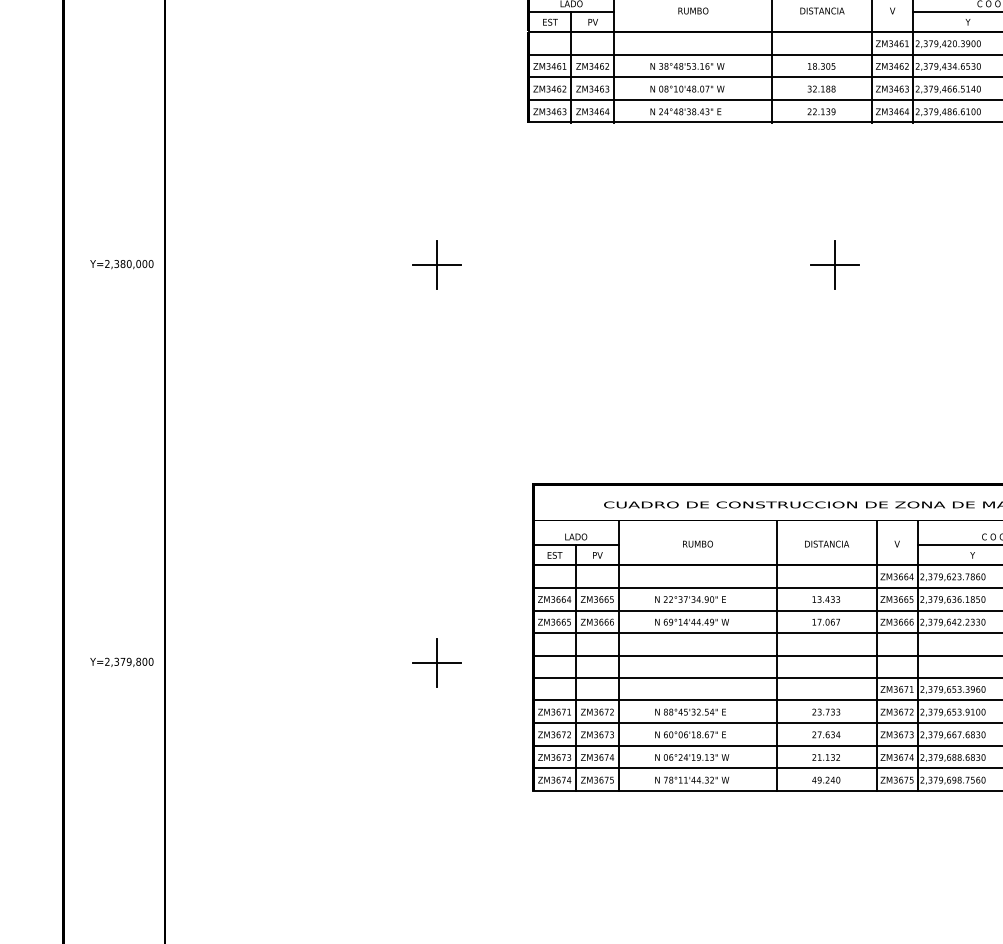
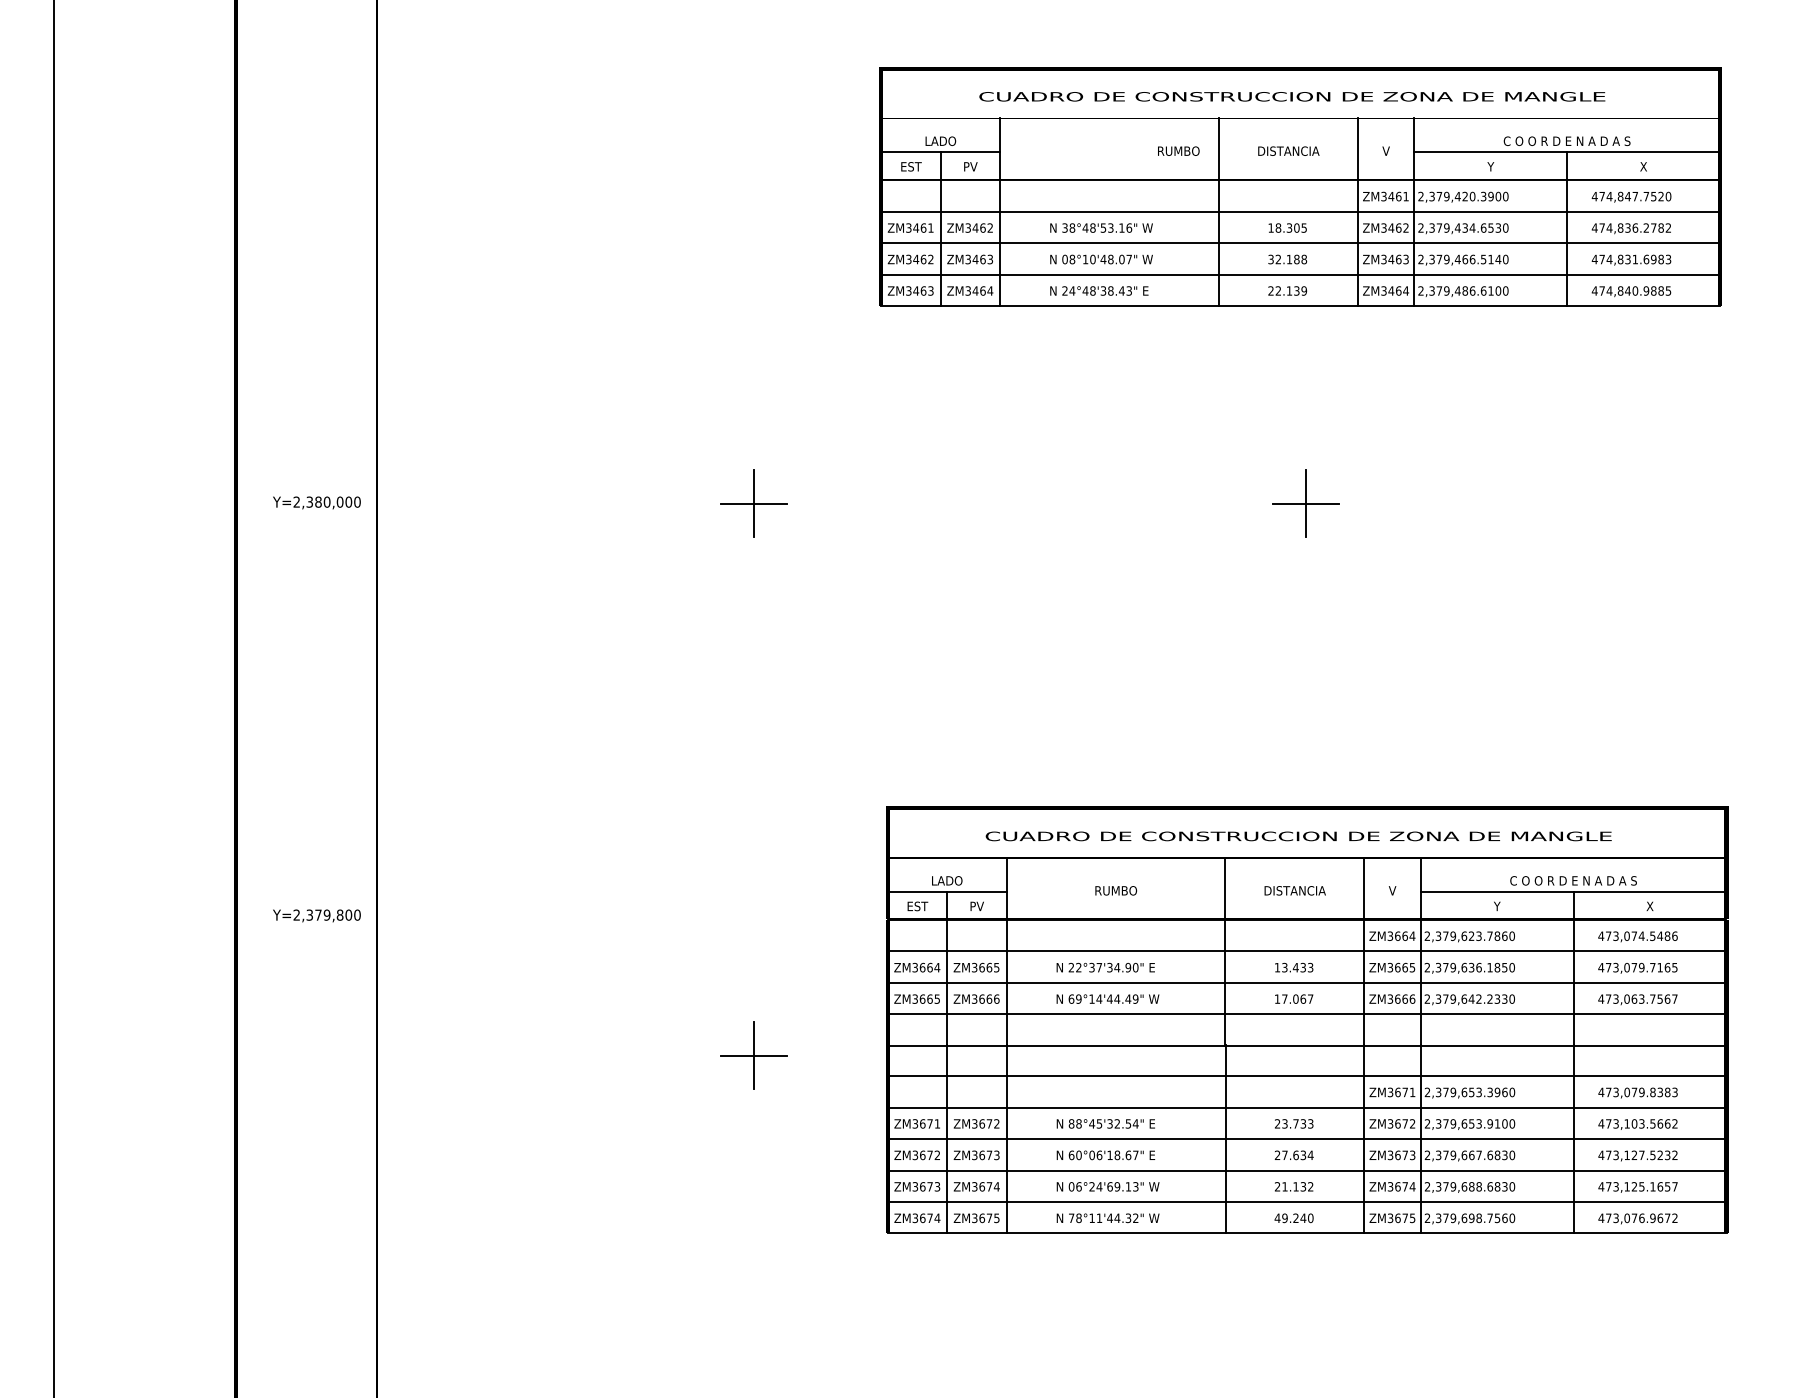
text: (693, 10) -> (1178, 150), moved
text: (121, 662) -> (316, 915), moved
text: (693, 757) -> (1109, 1186), 06°24'19.13" -> 06°24'69.13"

